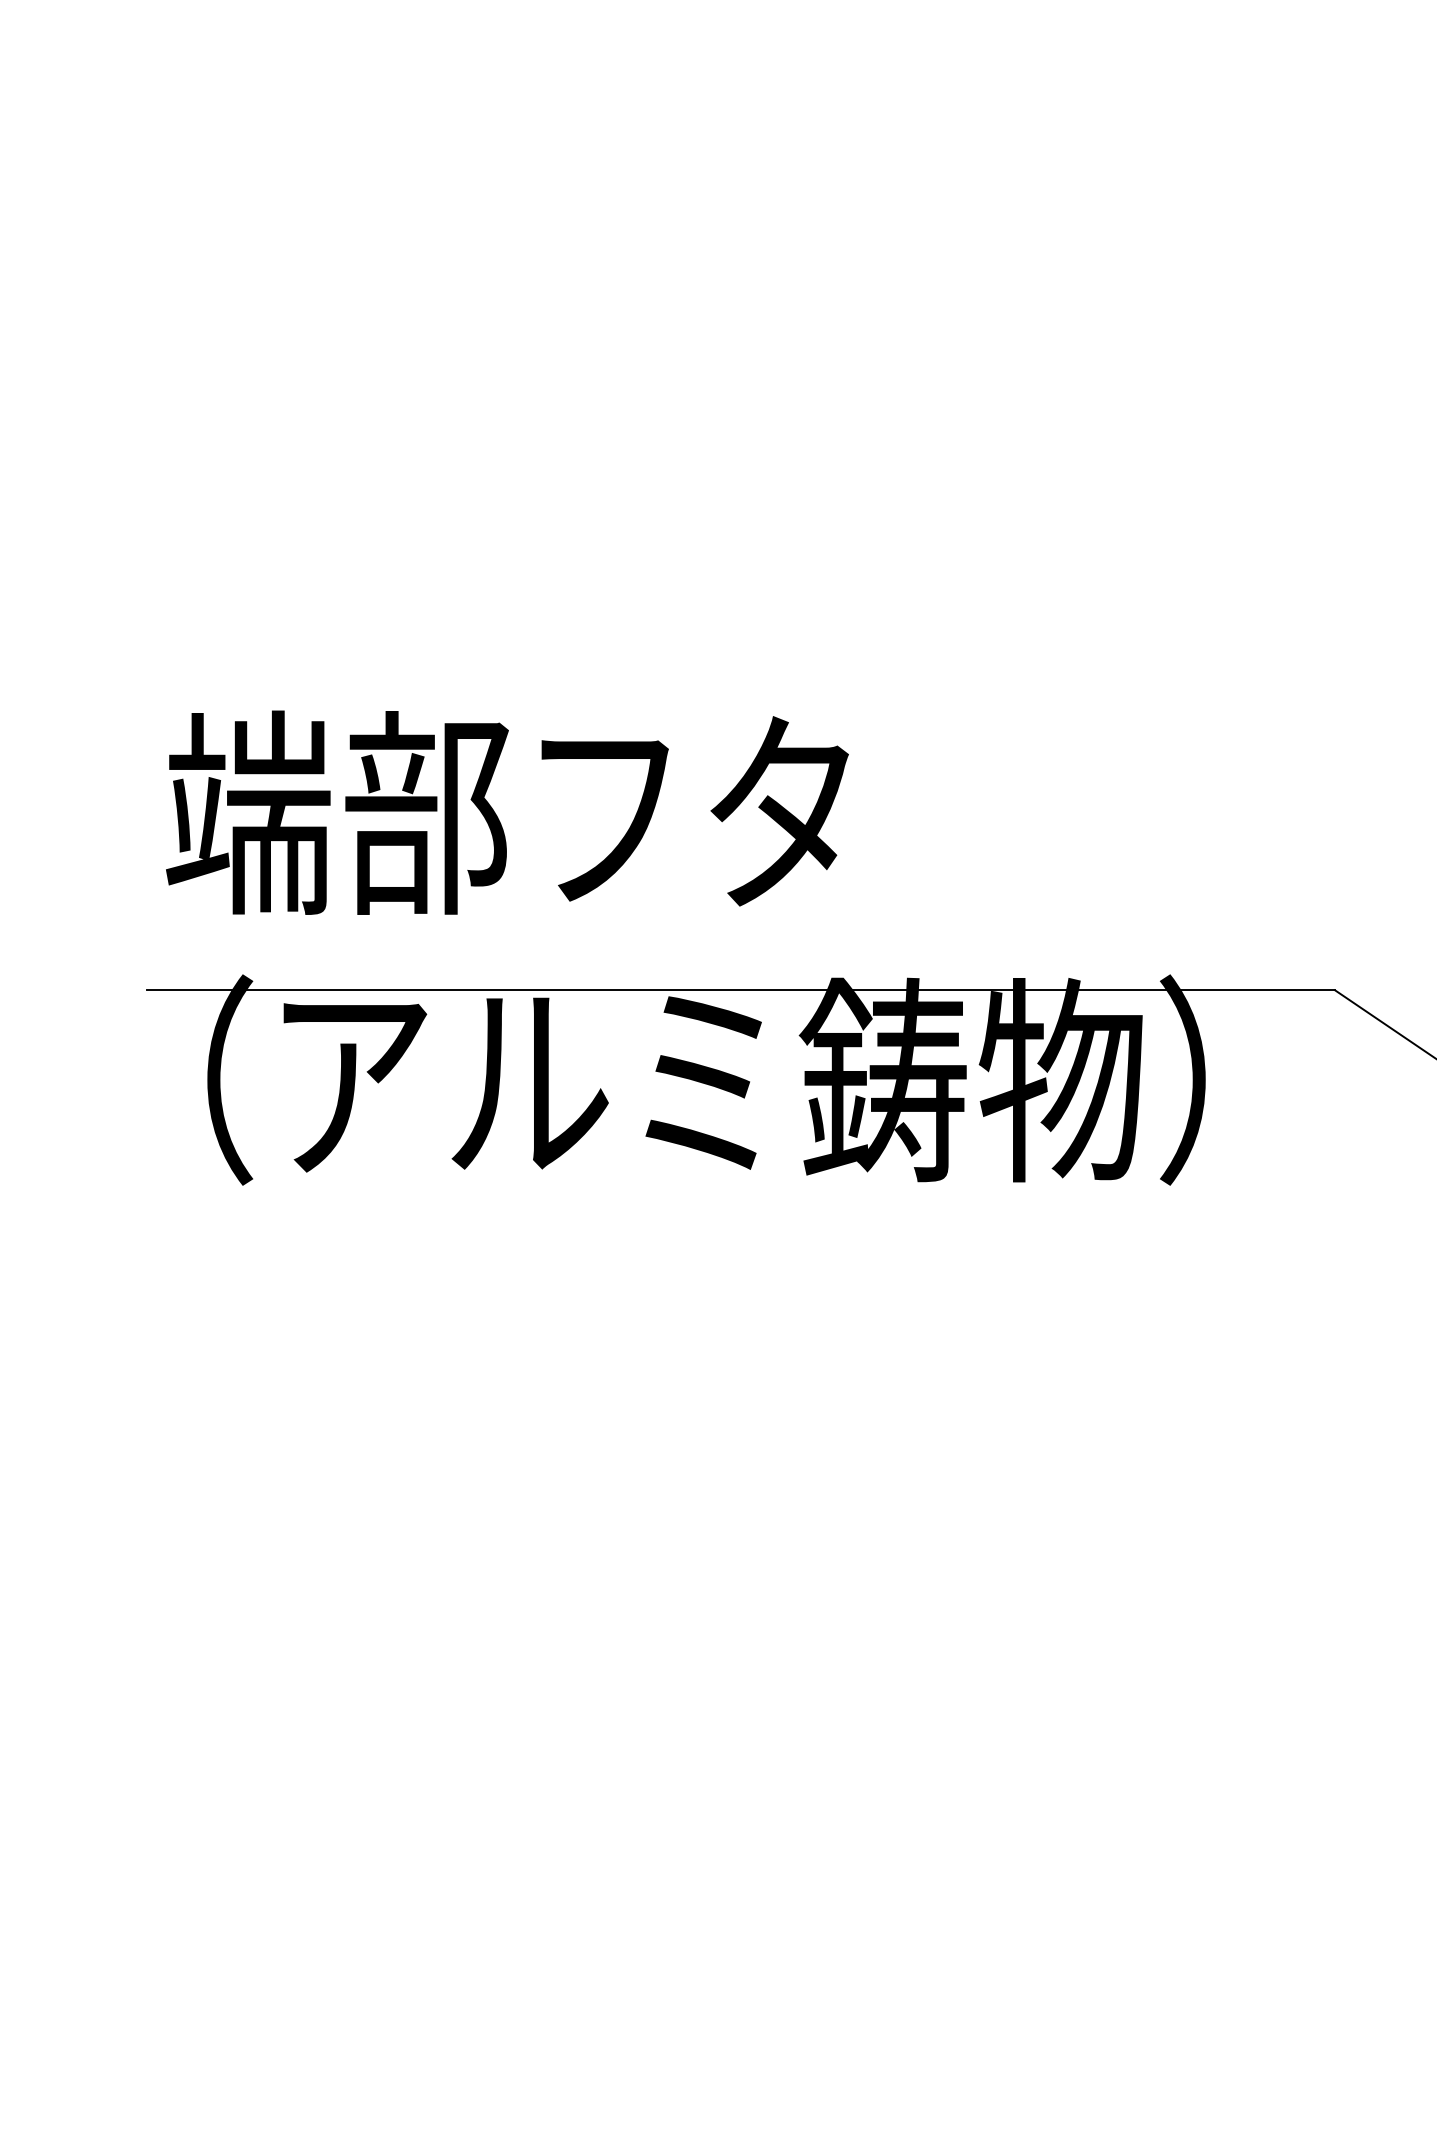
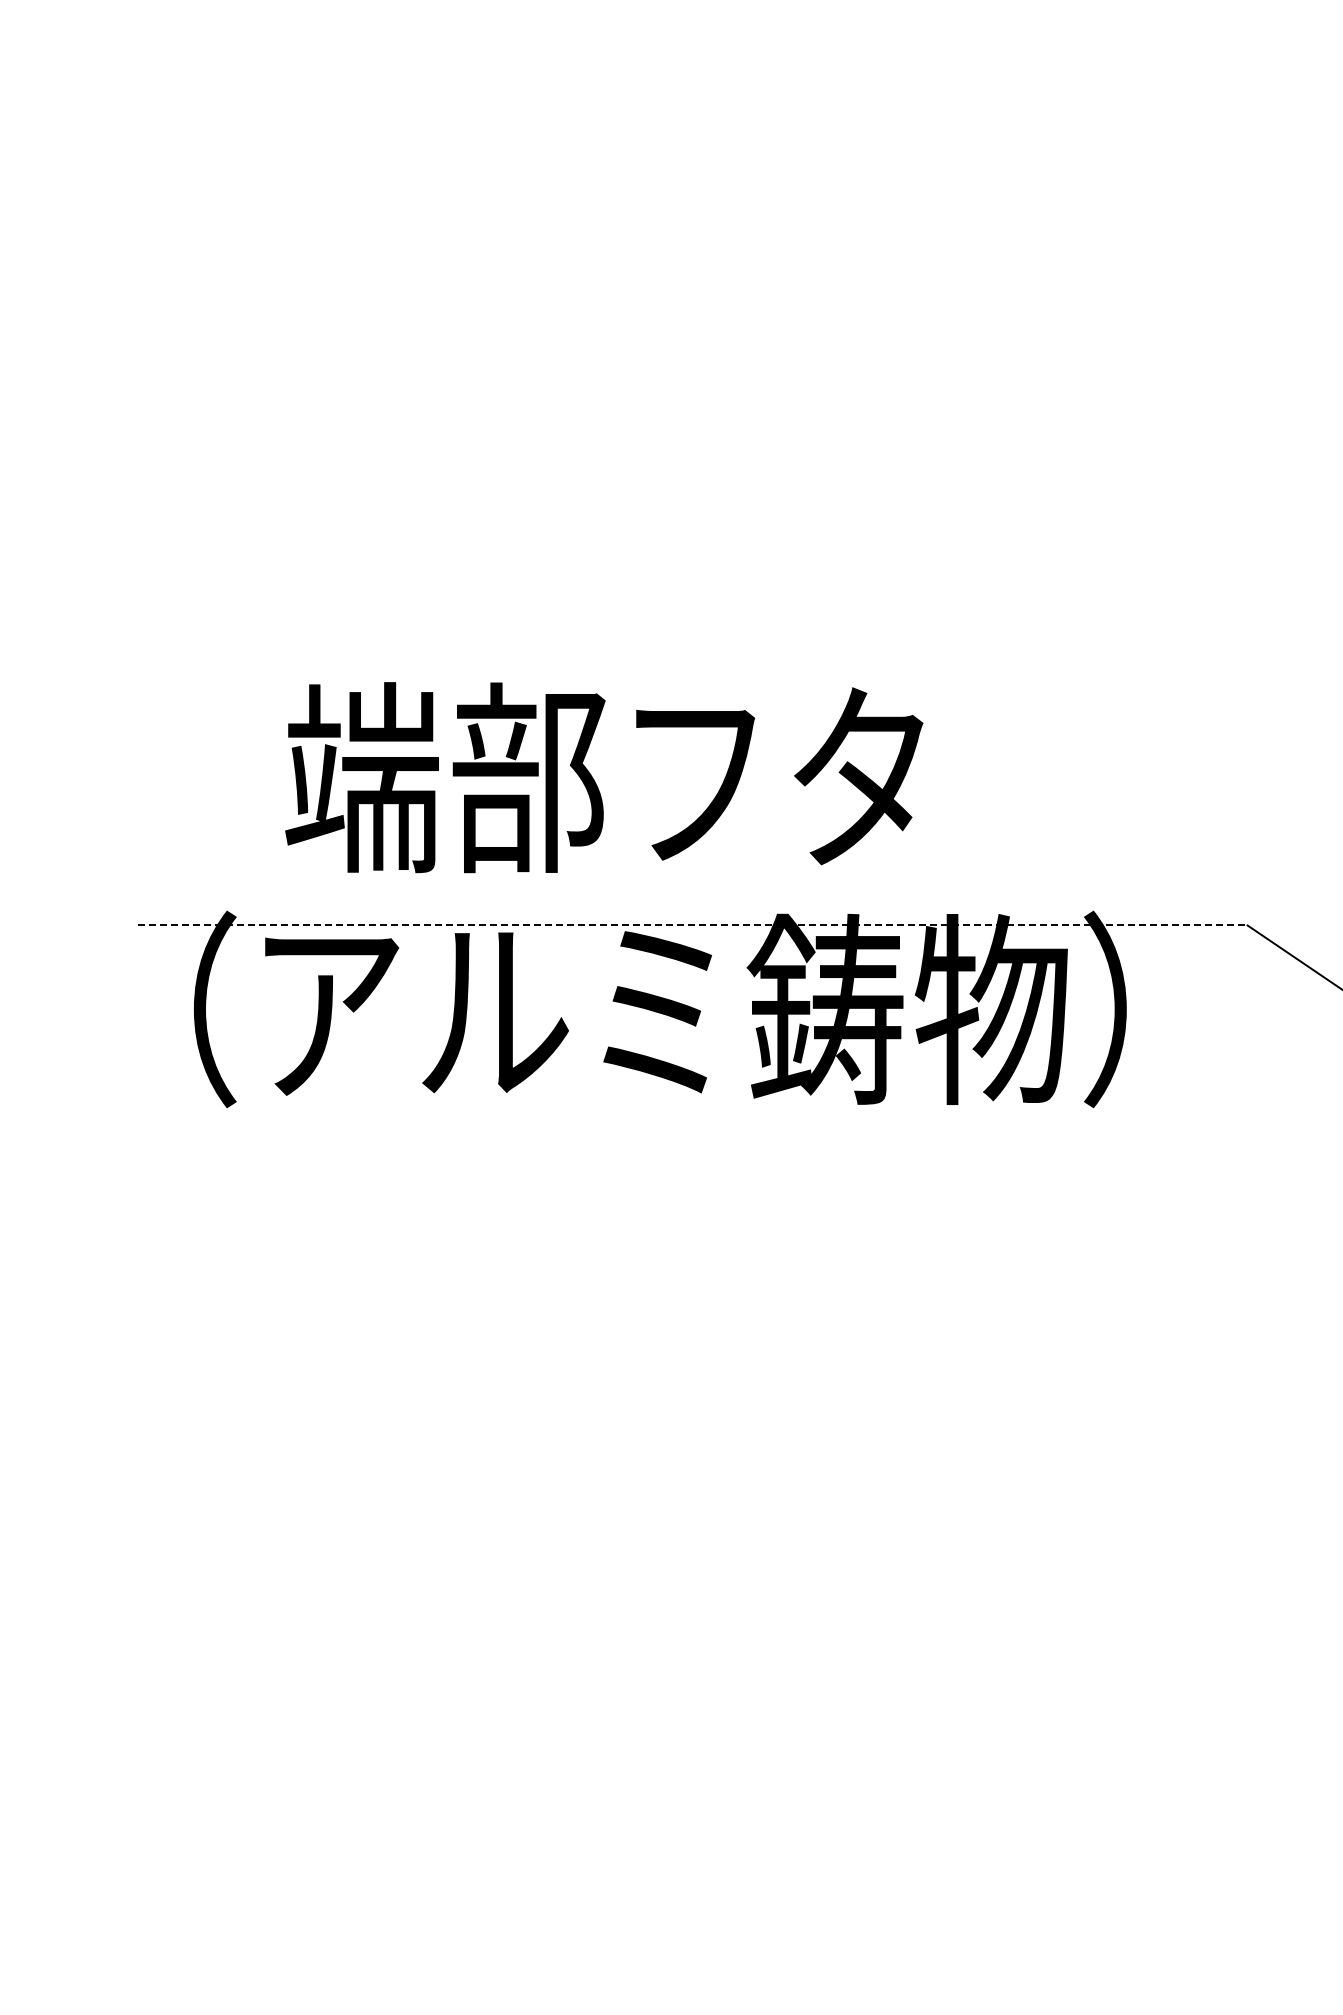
text: (507, 812) -> (604, 777), moved
line: (740, 990) -> (692, 925), solid -> dashed

